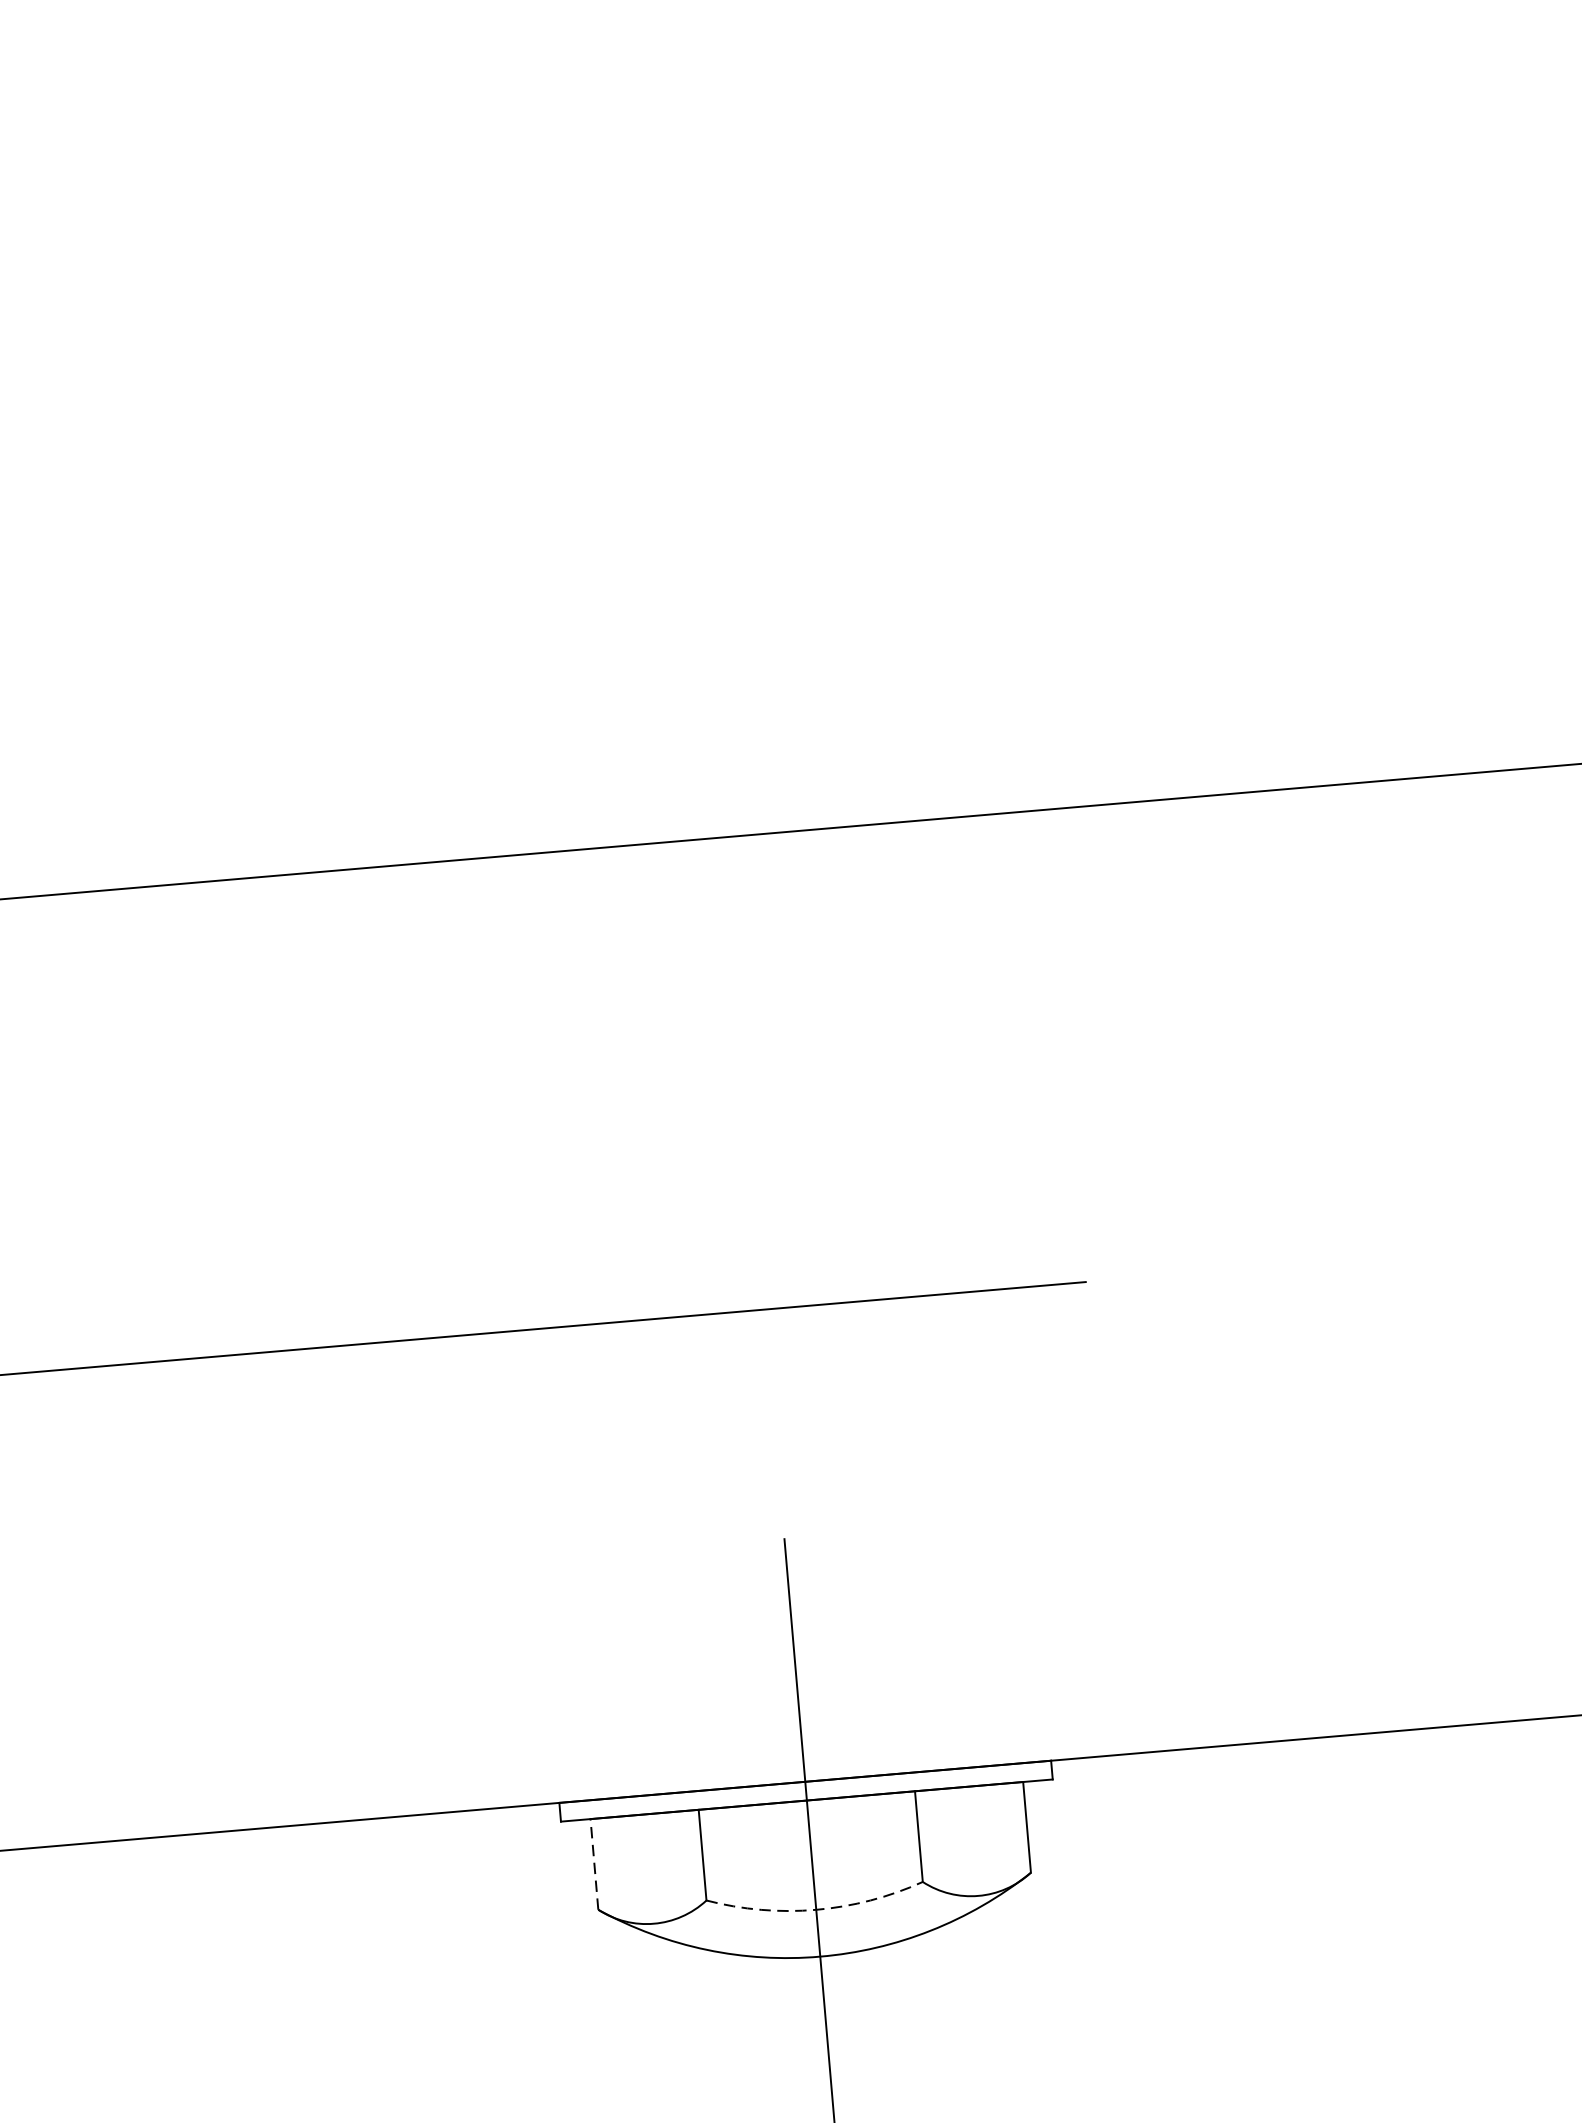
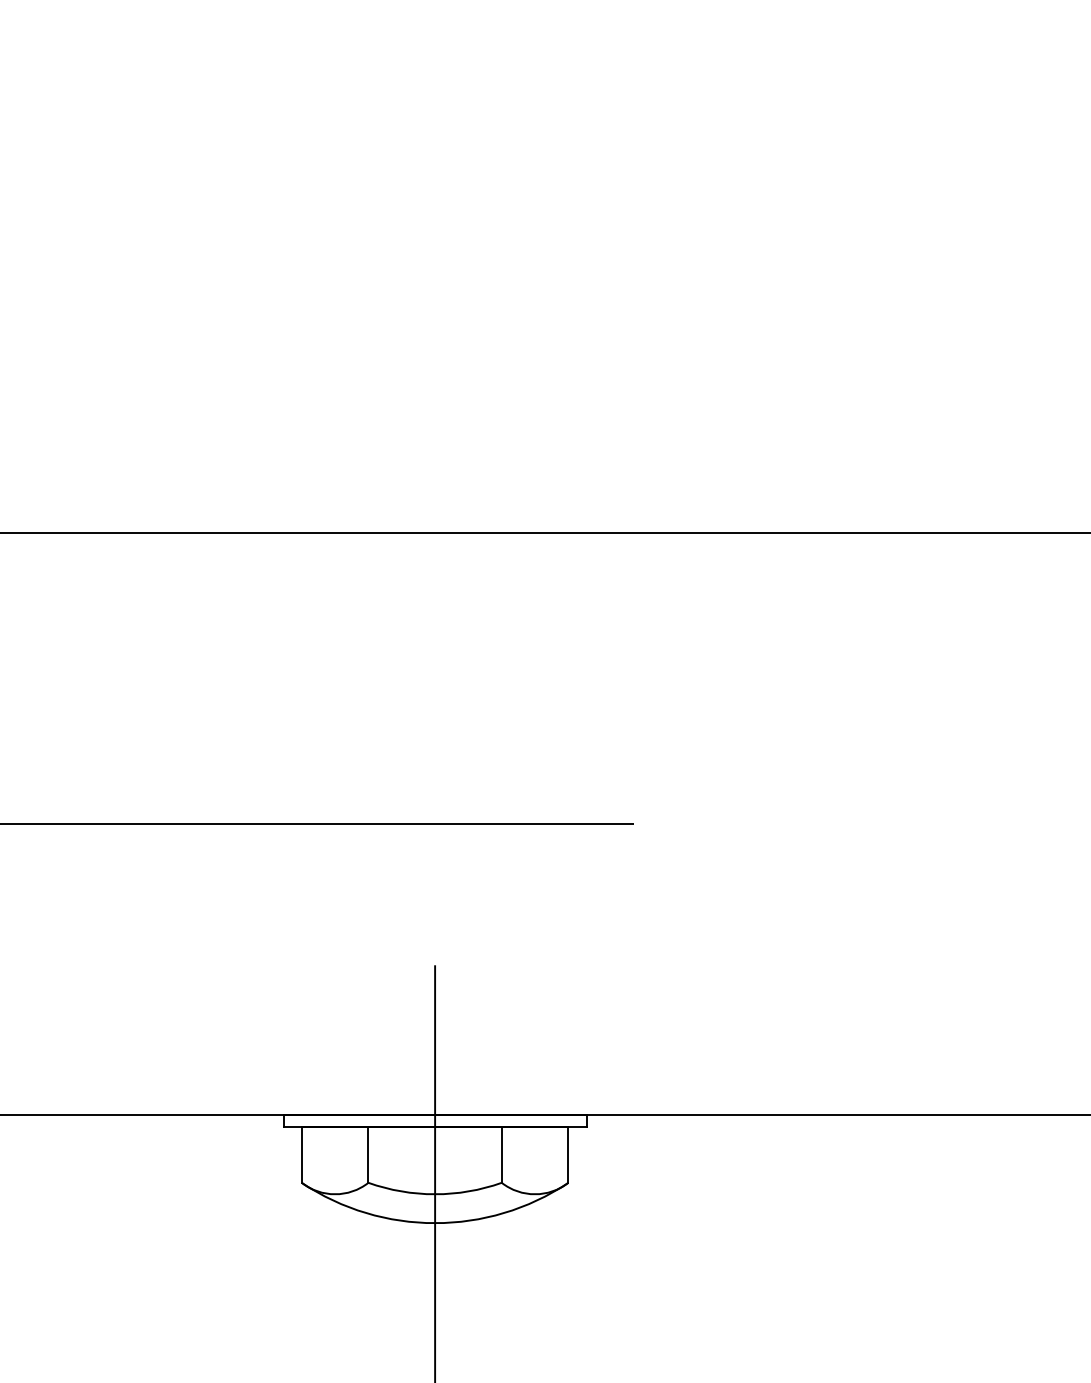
line: (593, 1863) -> (301, 1154), dashed -> solid
arc: (816, 1910) -> (435, 1194), dashed -> solid

